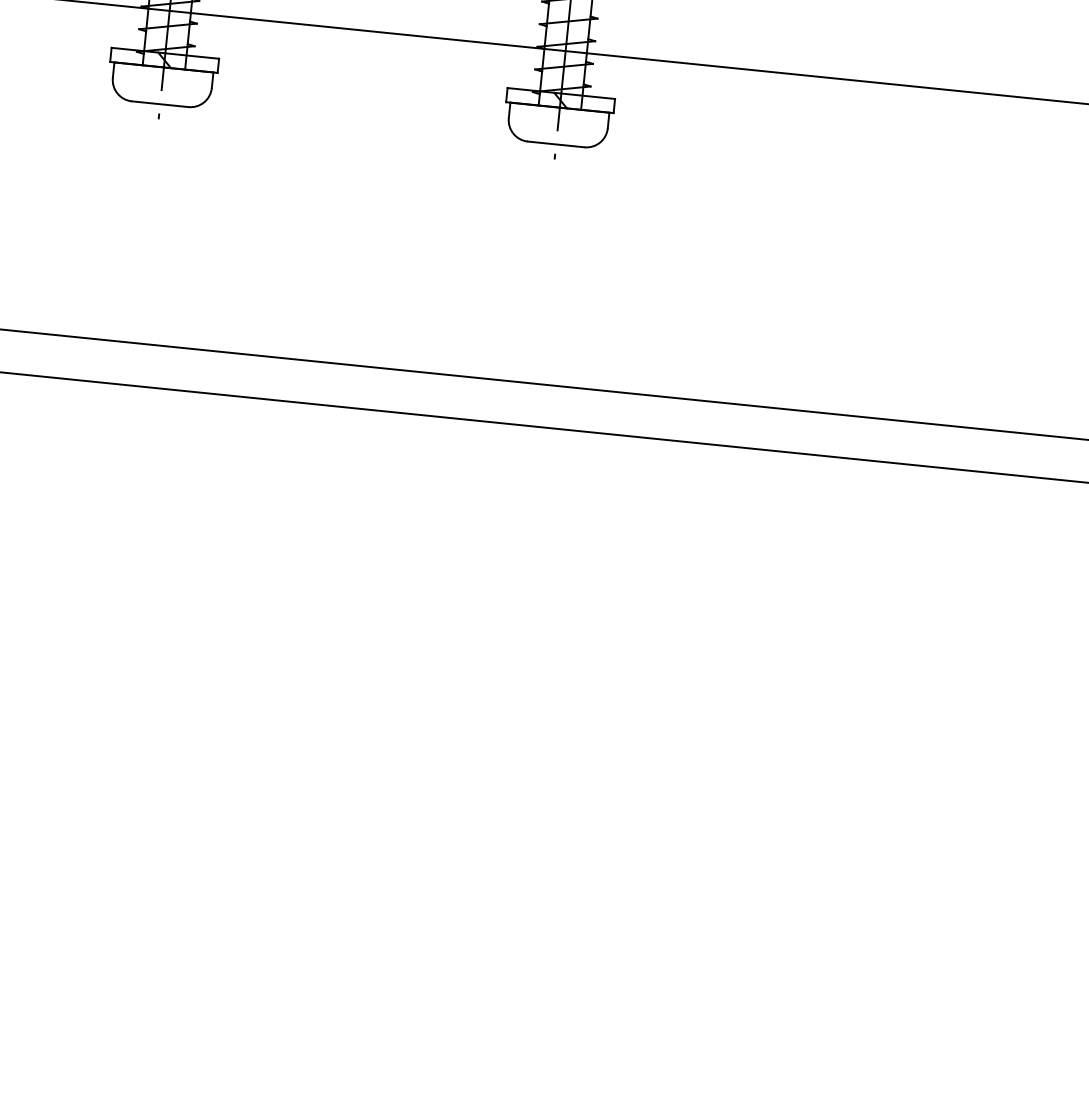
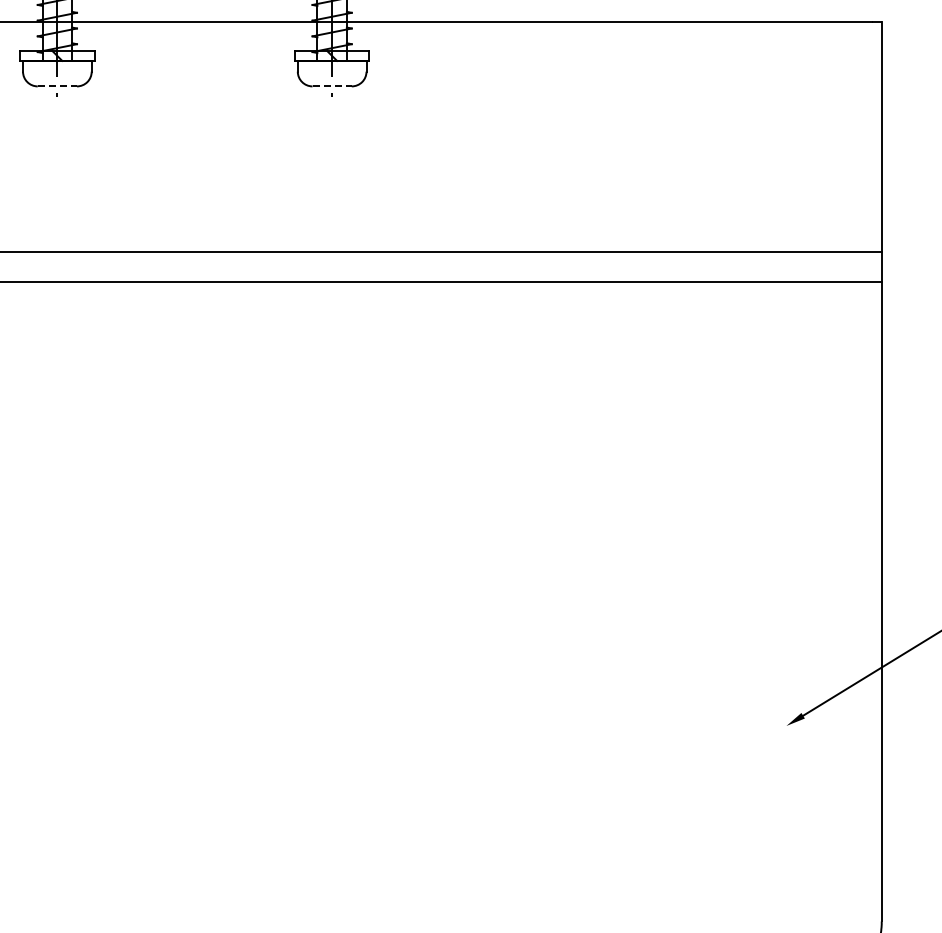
line: (160, 104) -> (57, 86), solid -> dashed
line: (556, 144) -> (332, 86), solid -> dashed

